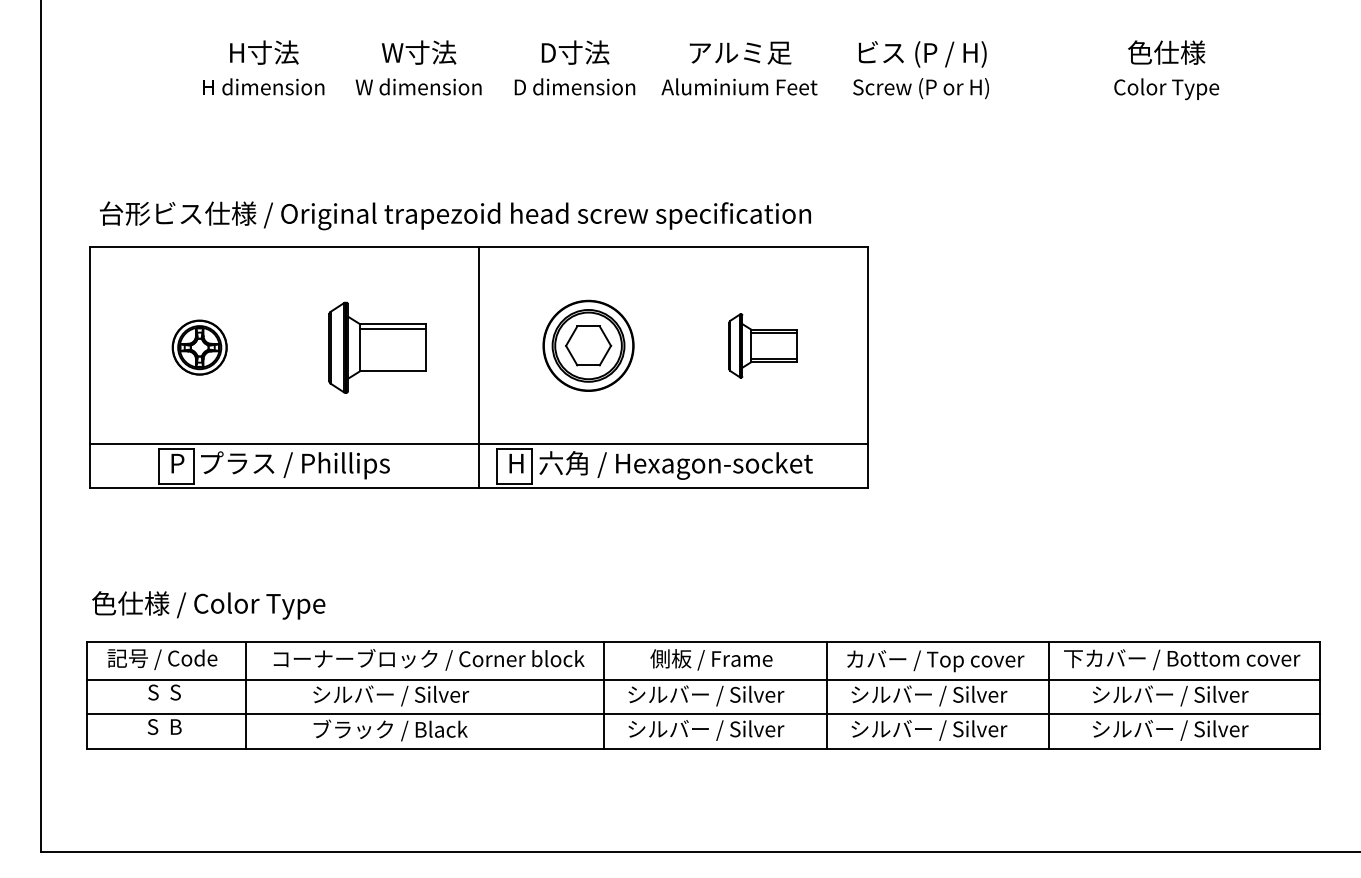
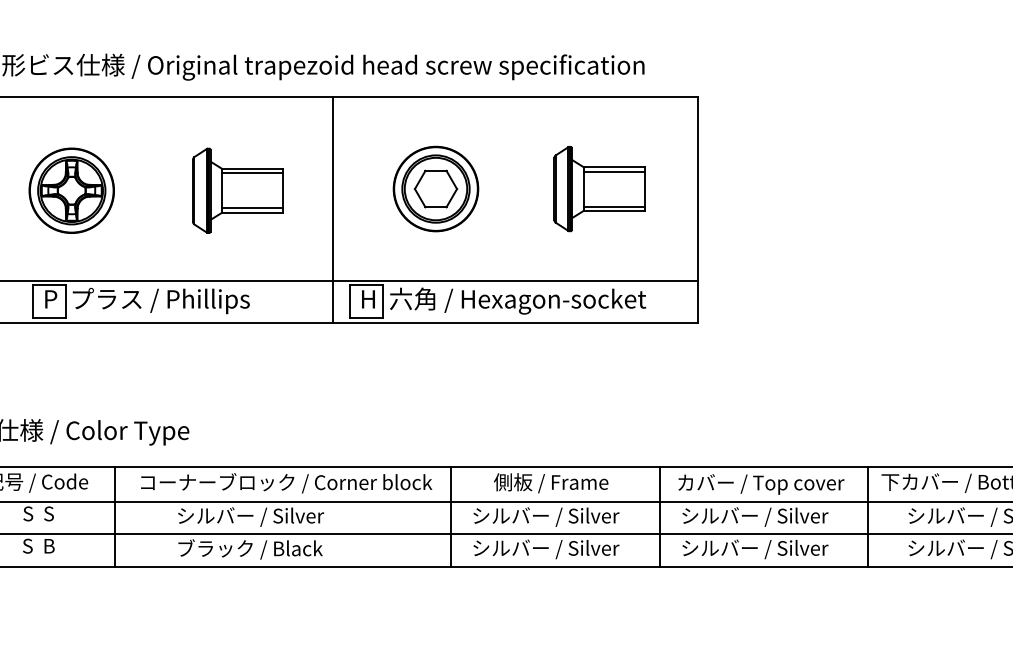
part: (762, 345) -> (599, 188), size x1.43
part: (199, 347) -> (71, 190), size x1.67
line: (392, 366) -> (252, 208), added

